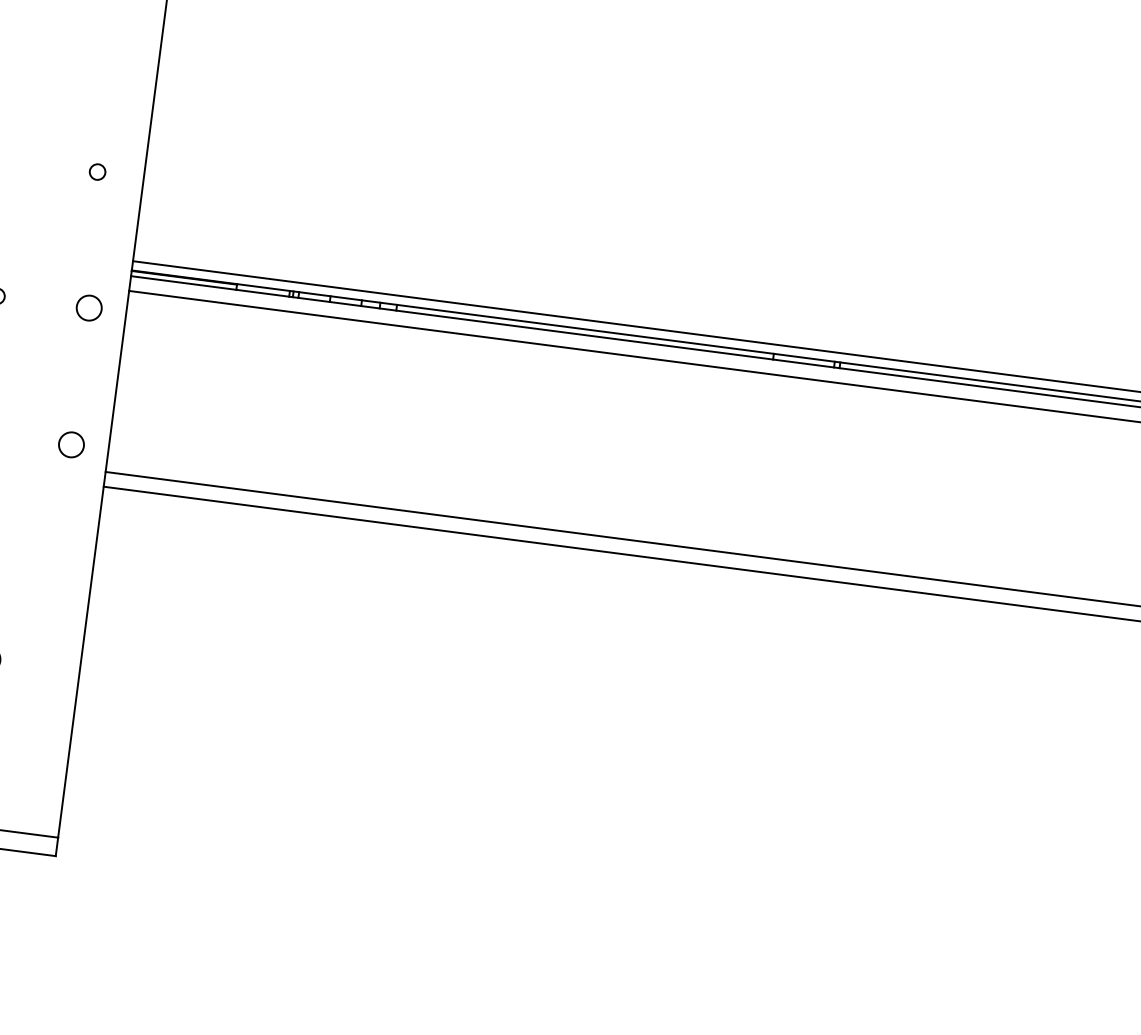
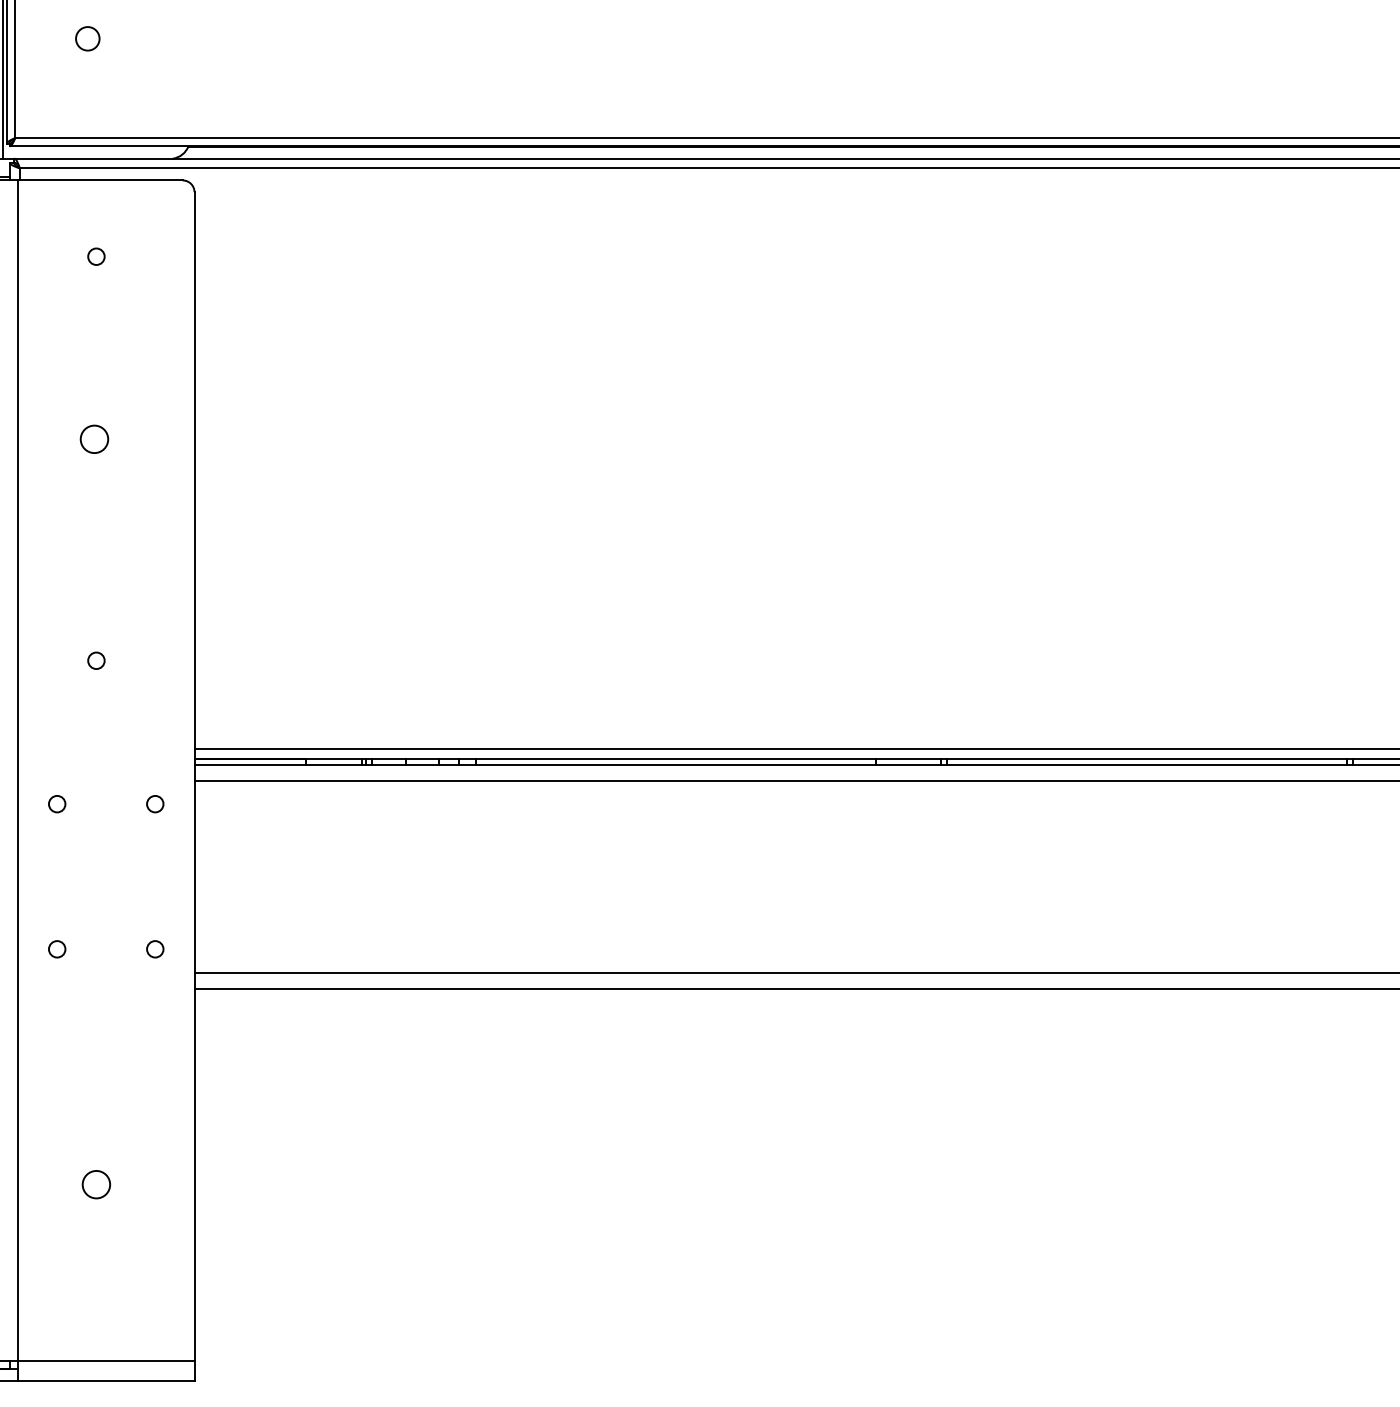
circle: (97, 171) -> (96, 660), moved
circle: (89, 308) -> (155, 804), size x0.62
circle: (71, 445) -> (155, 949), size x0.62

